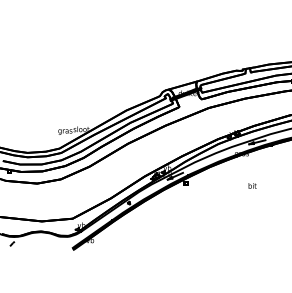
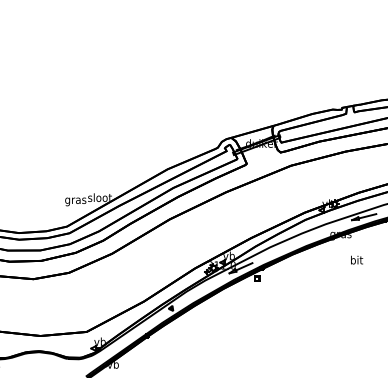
text: (252, 185) -> (356, 259), moved

